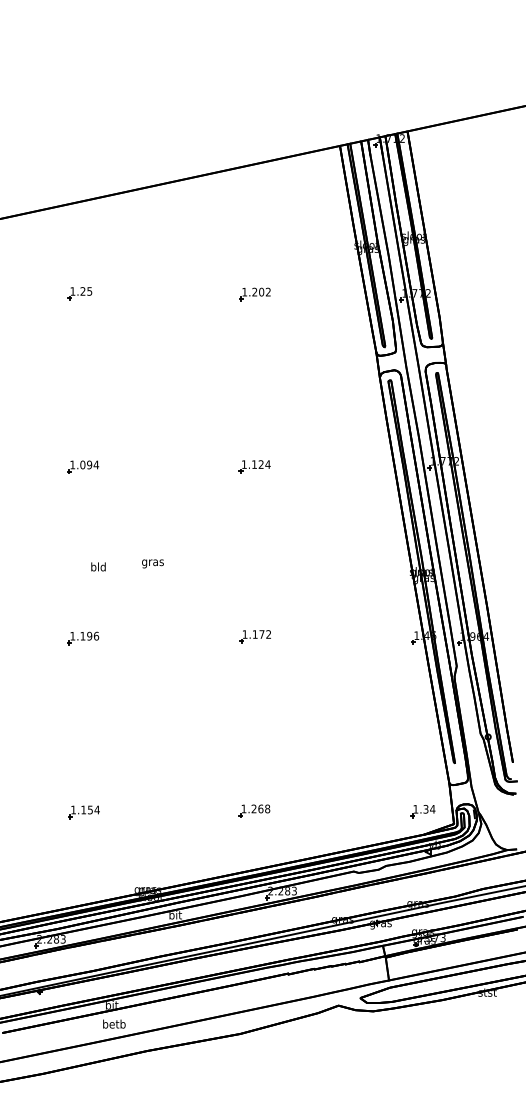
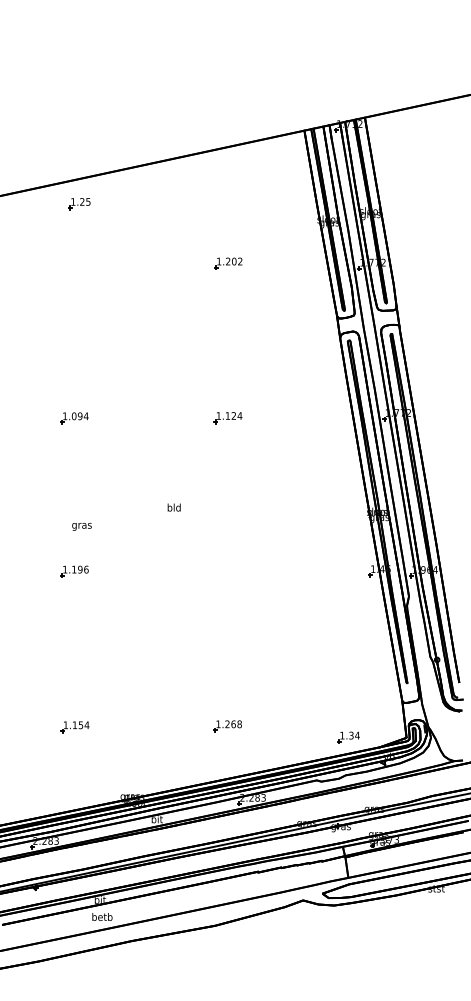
part: (79, 294) -> (79, 204), moved
text: (152, 563) -> (81, 526), moved
text: (97, 566) -> (173, 507), moved
part: (255, 637) -> (228, 570), removed
part: (422, 811) -> (348, 737), moved

